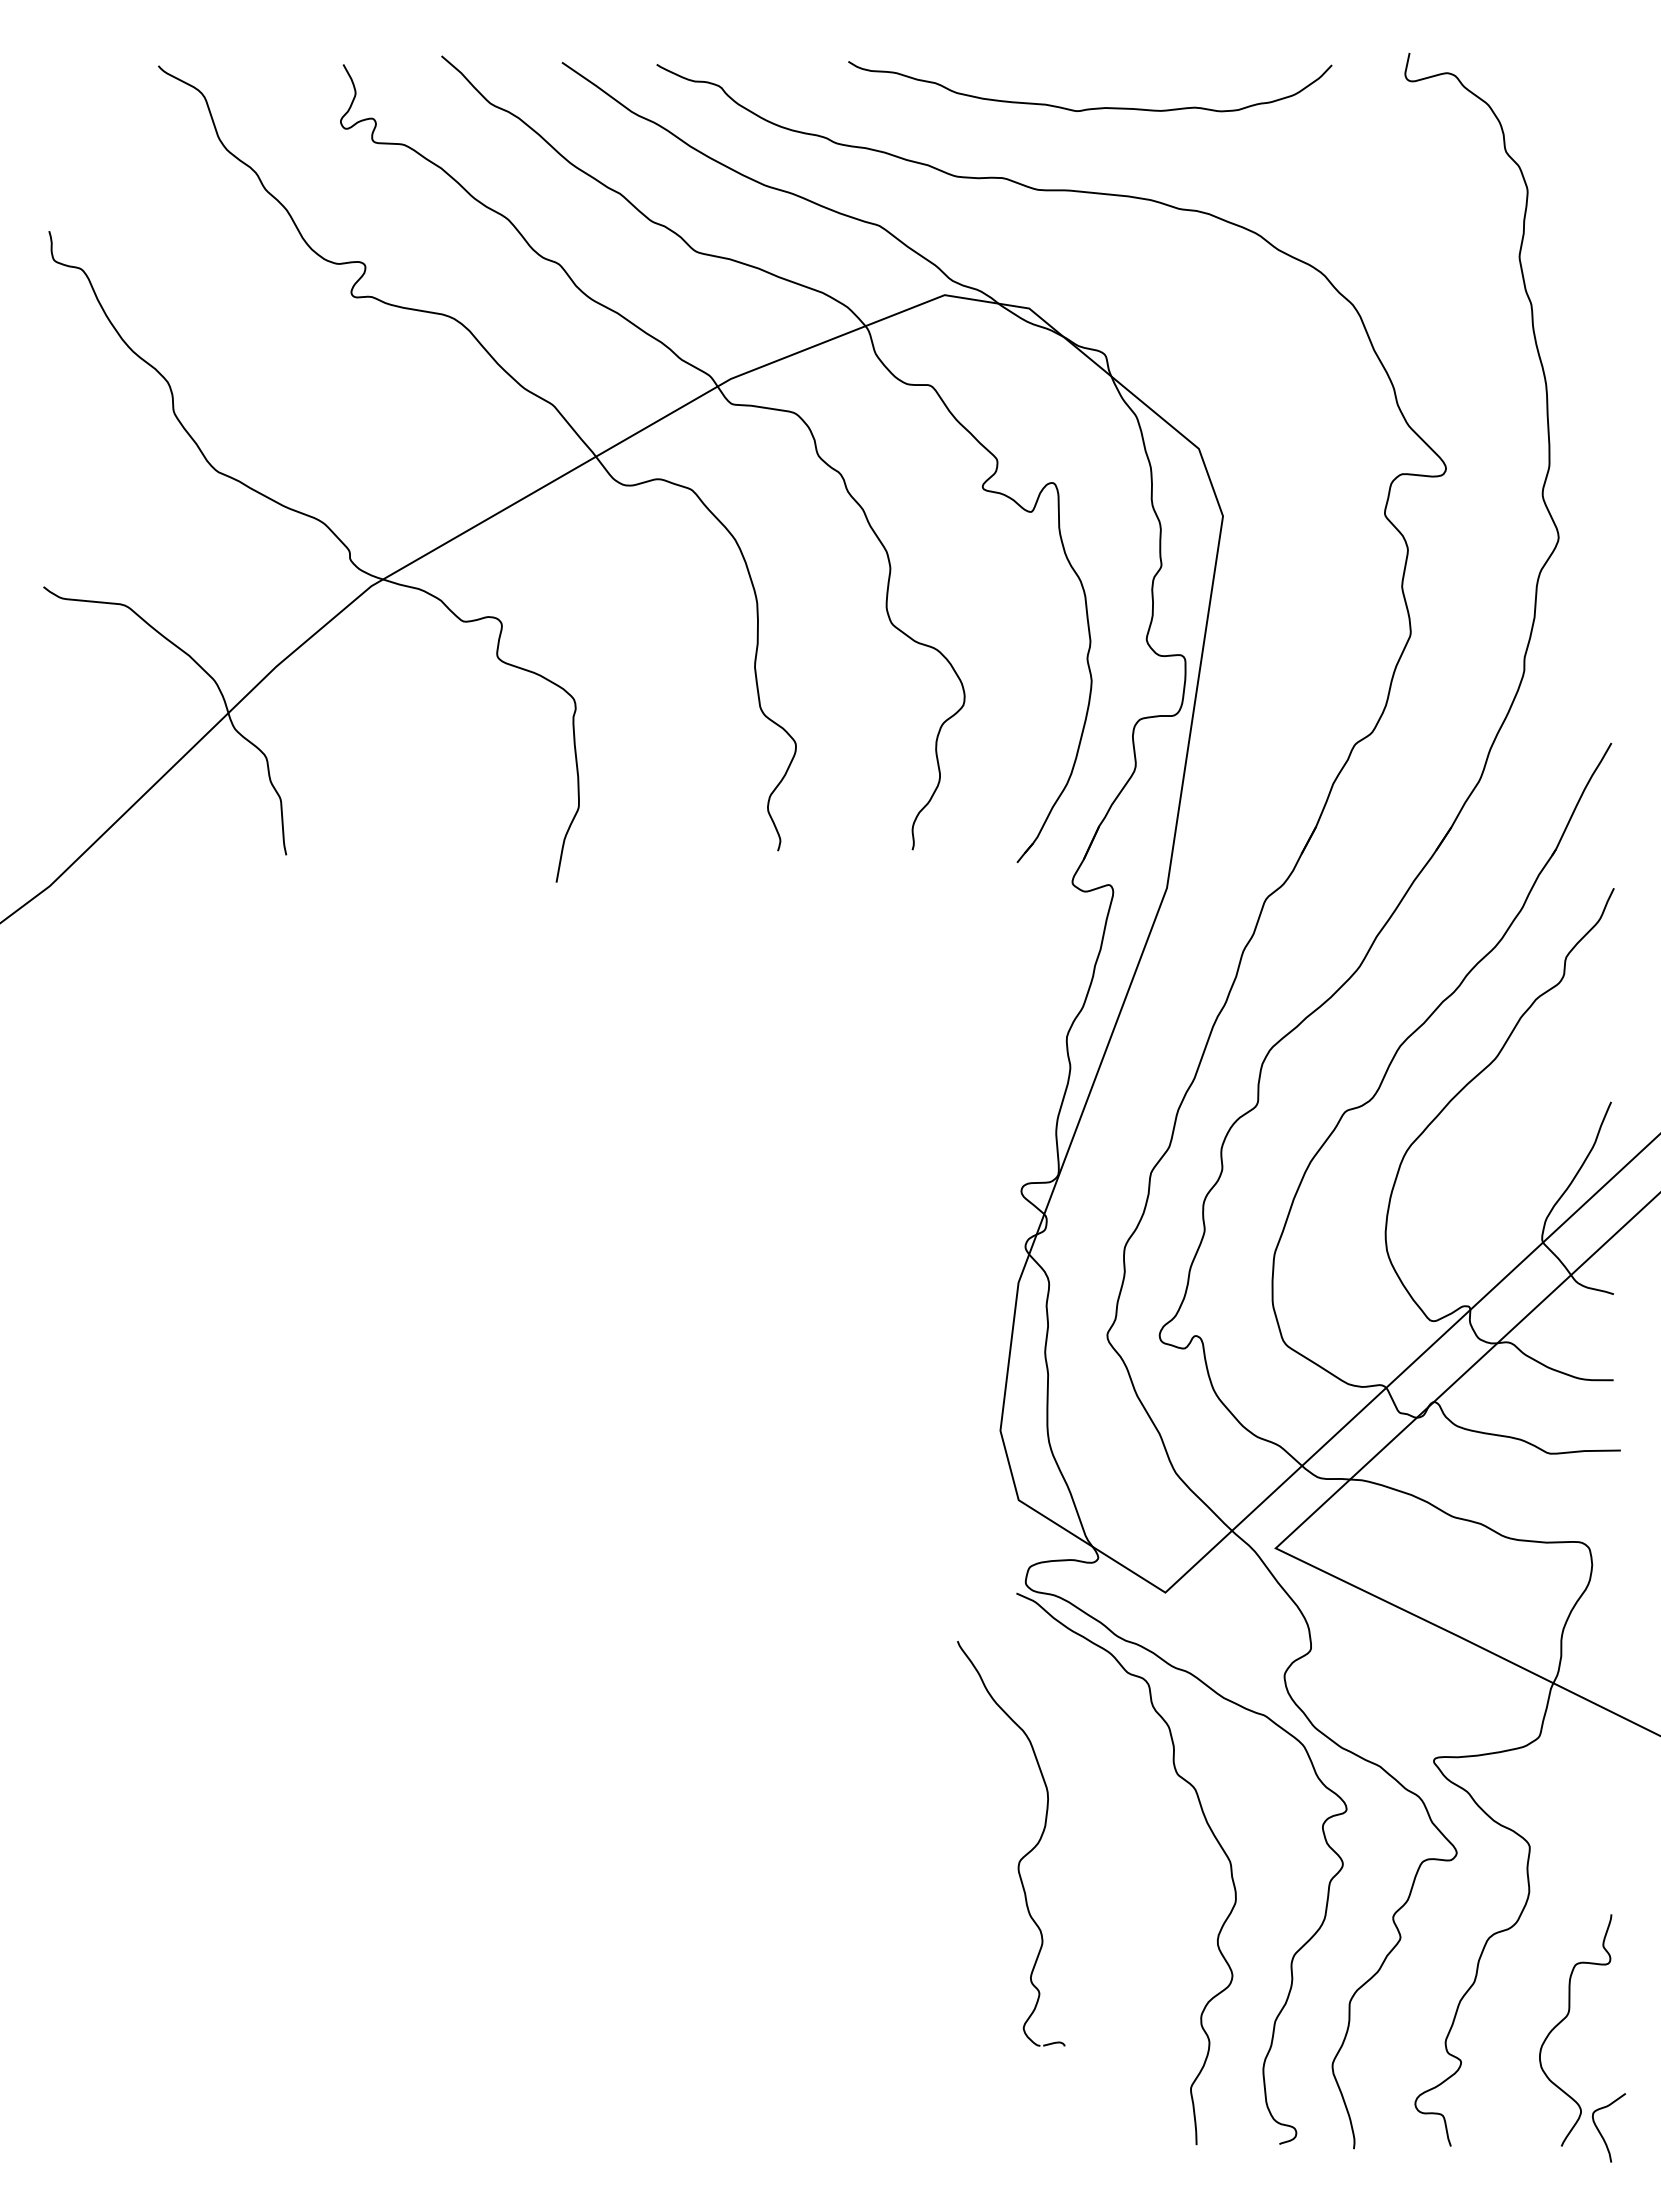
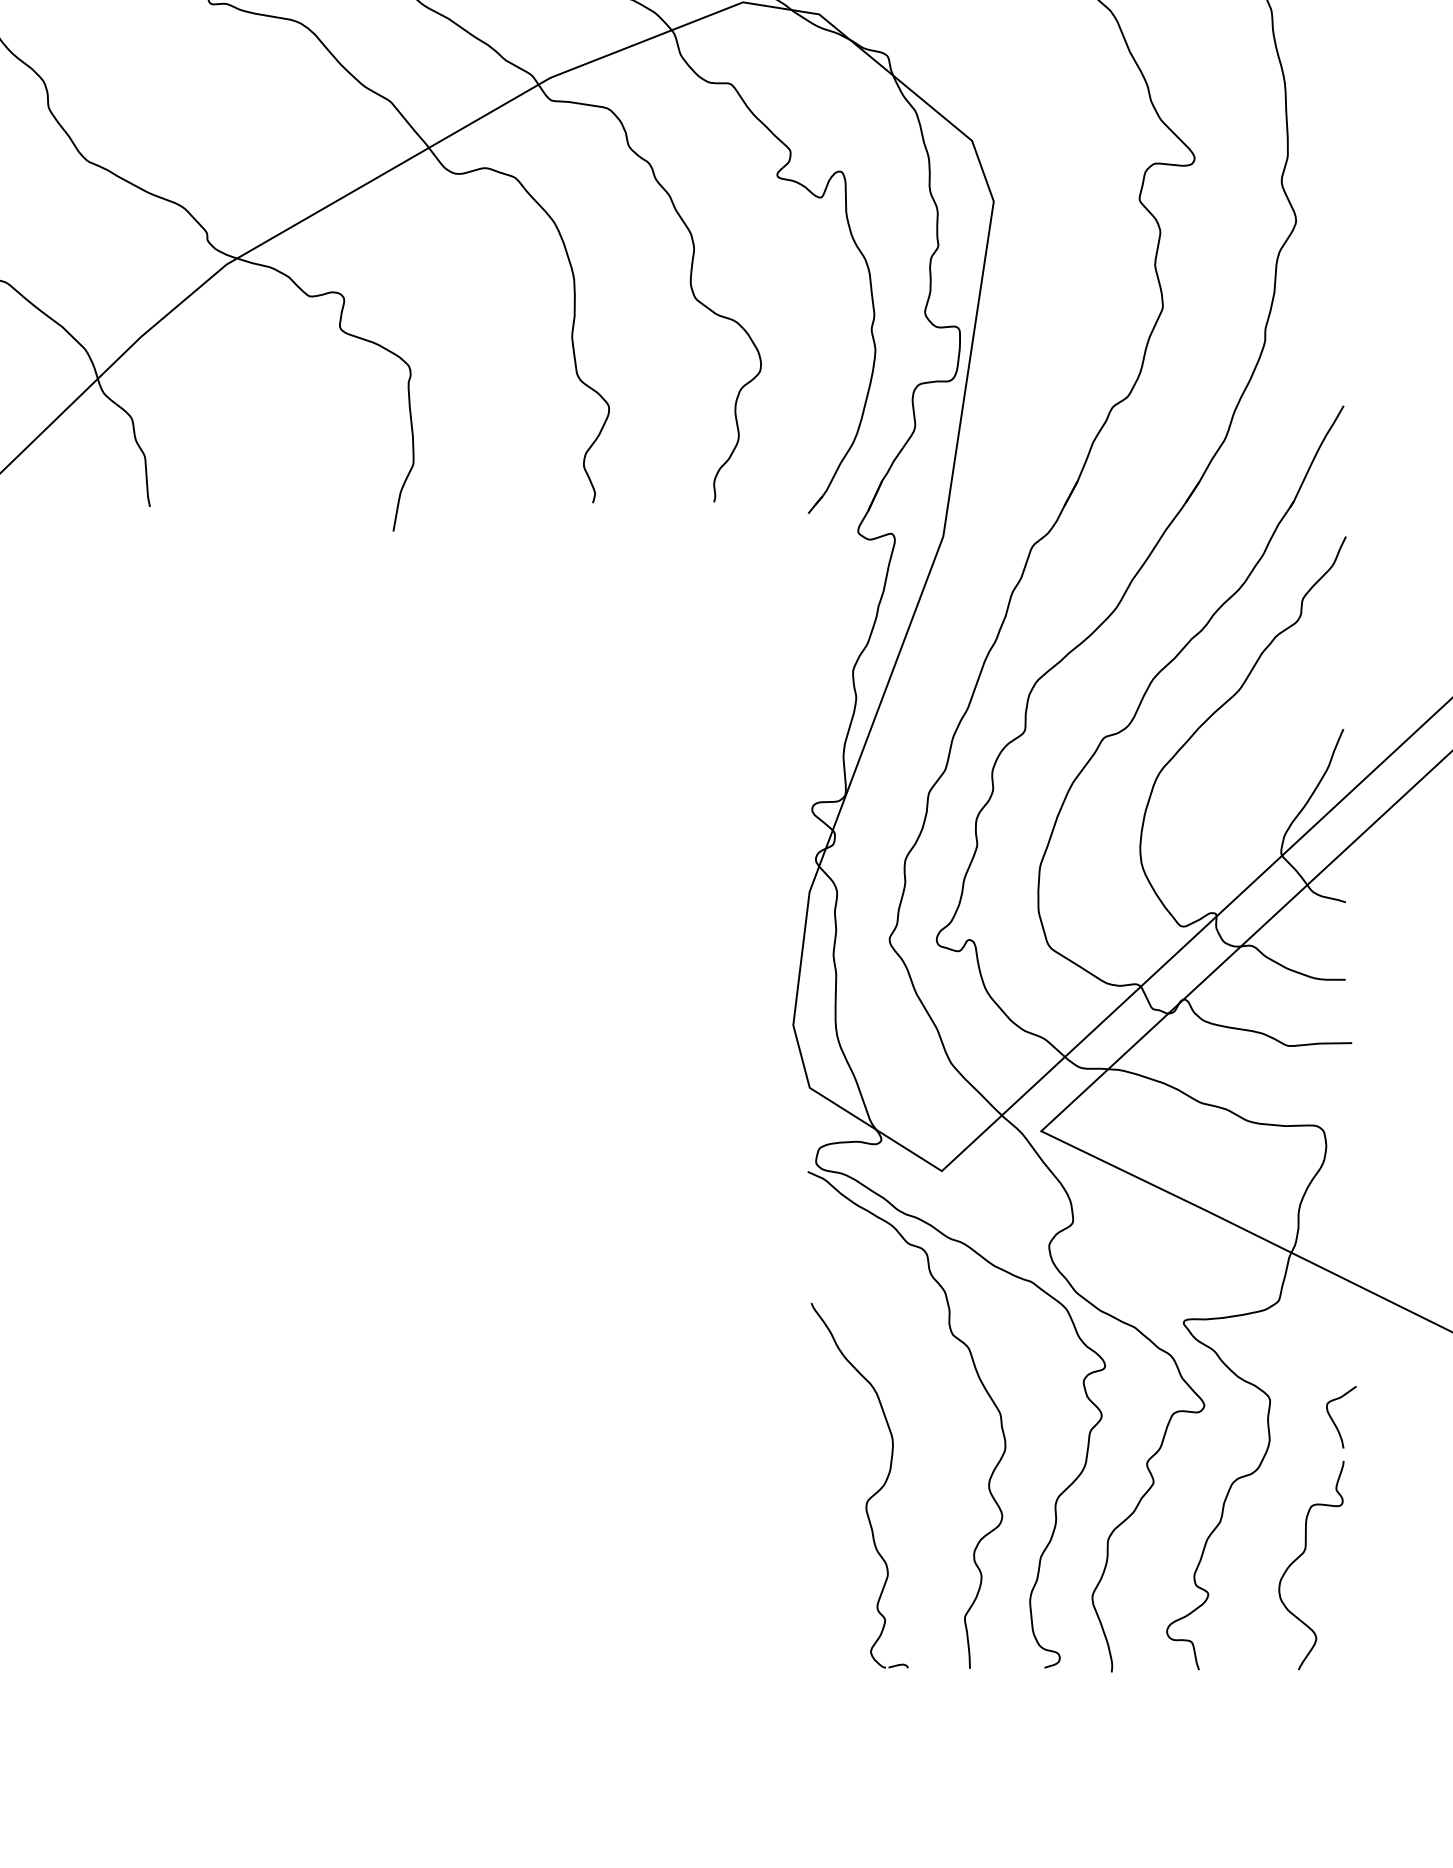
part: (1022, 1856) -> (869, 1497), moved
curve: (1600, 2131) -> (1333, 1420), moved

